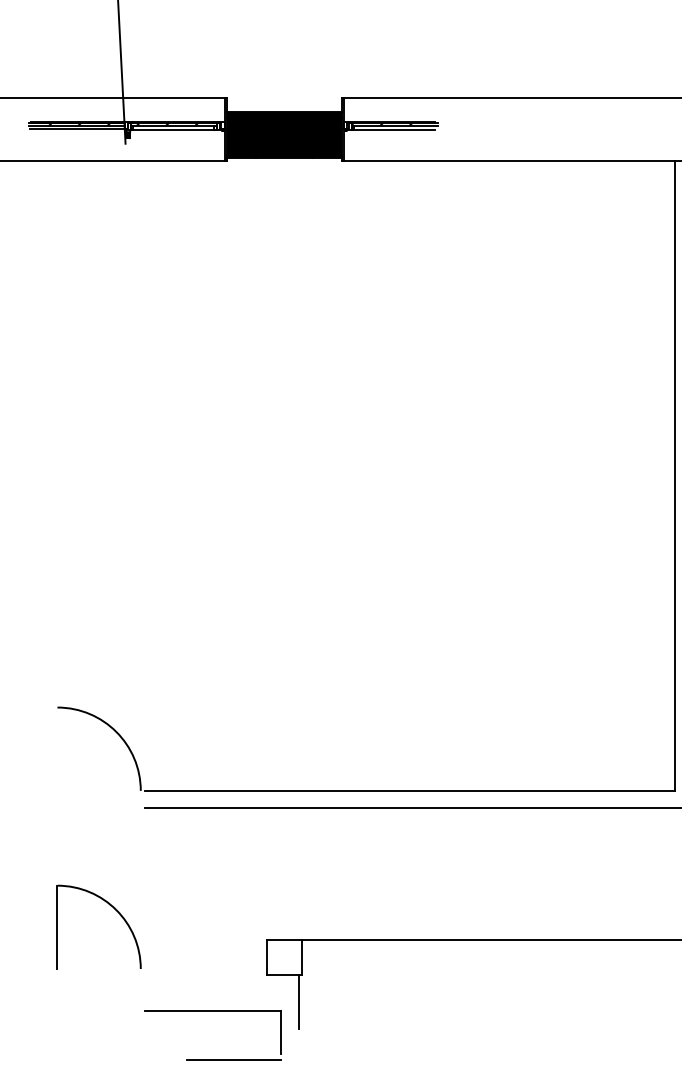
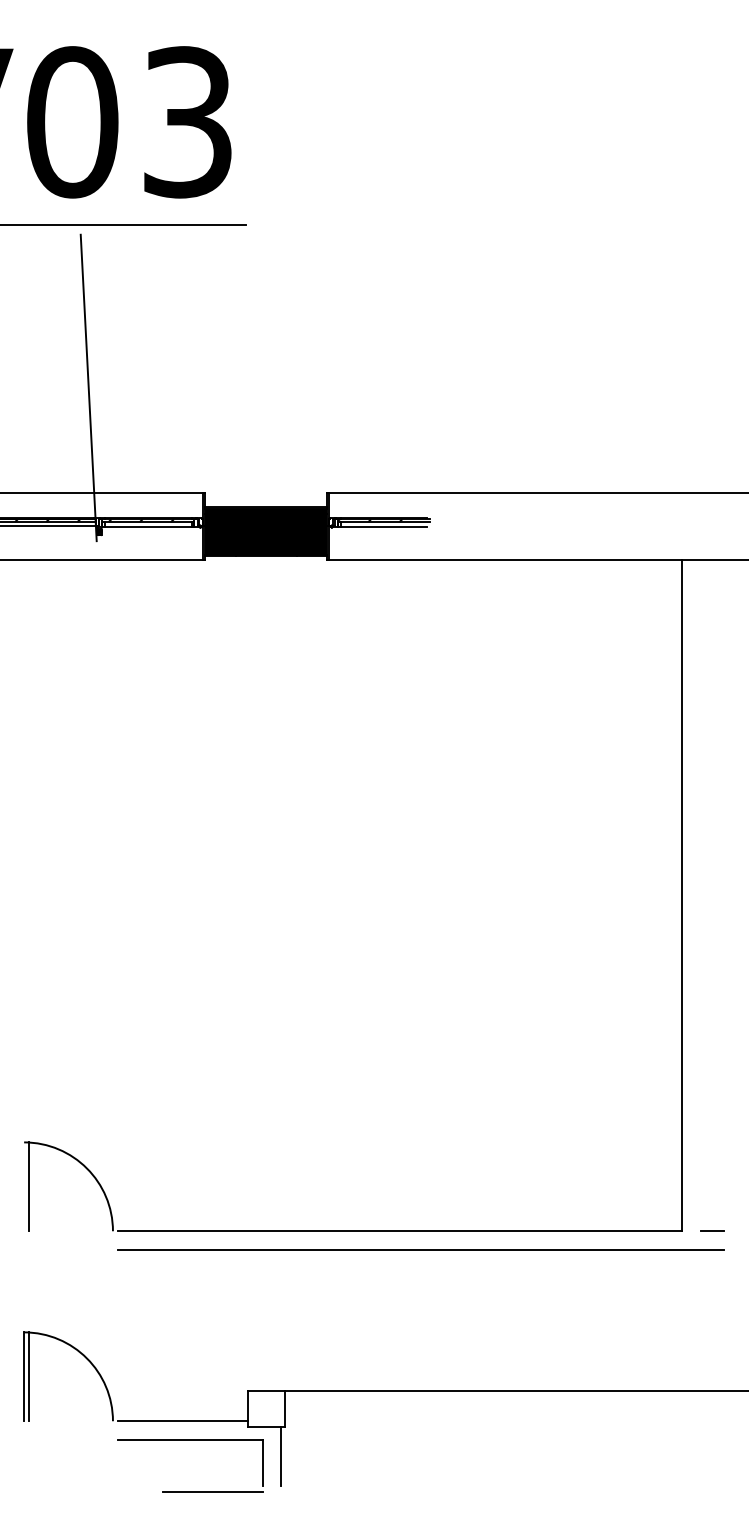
line: (62, 748) -> (29, 1186), added
line: (62, 927) -> (29, 1376), added
line: (205, 969) -> (182, 1421), added
part: (213, 1011) -> (190, 1440), moved

